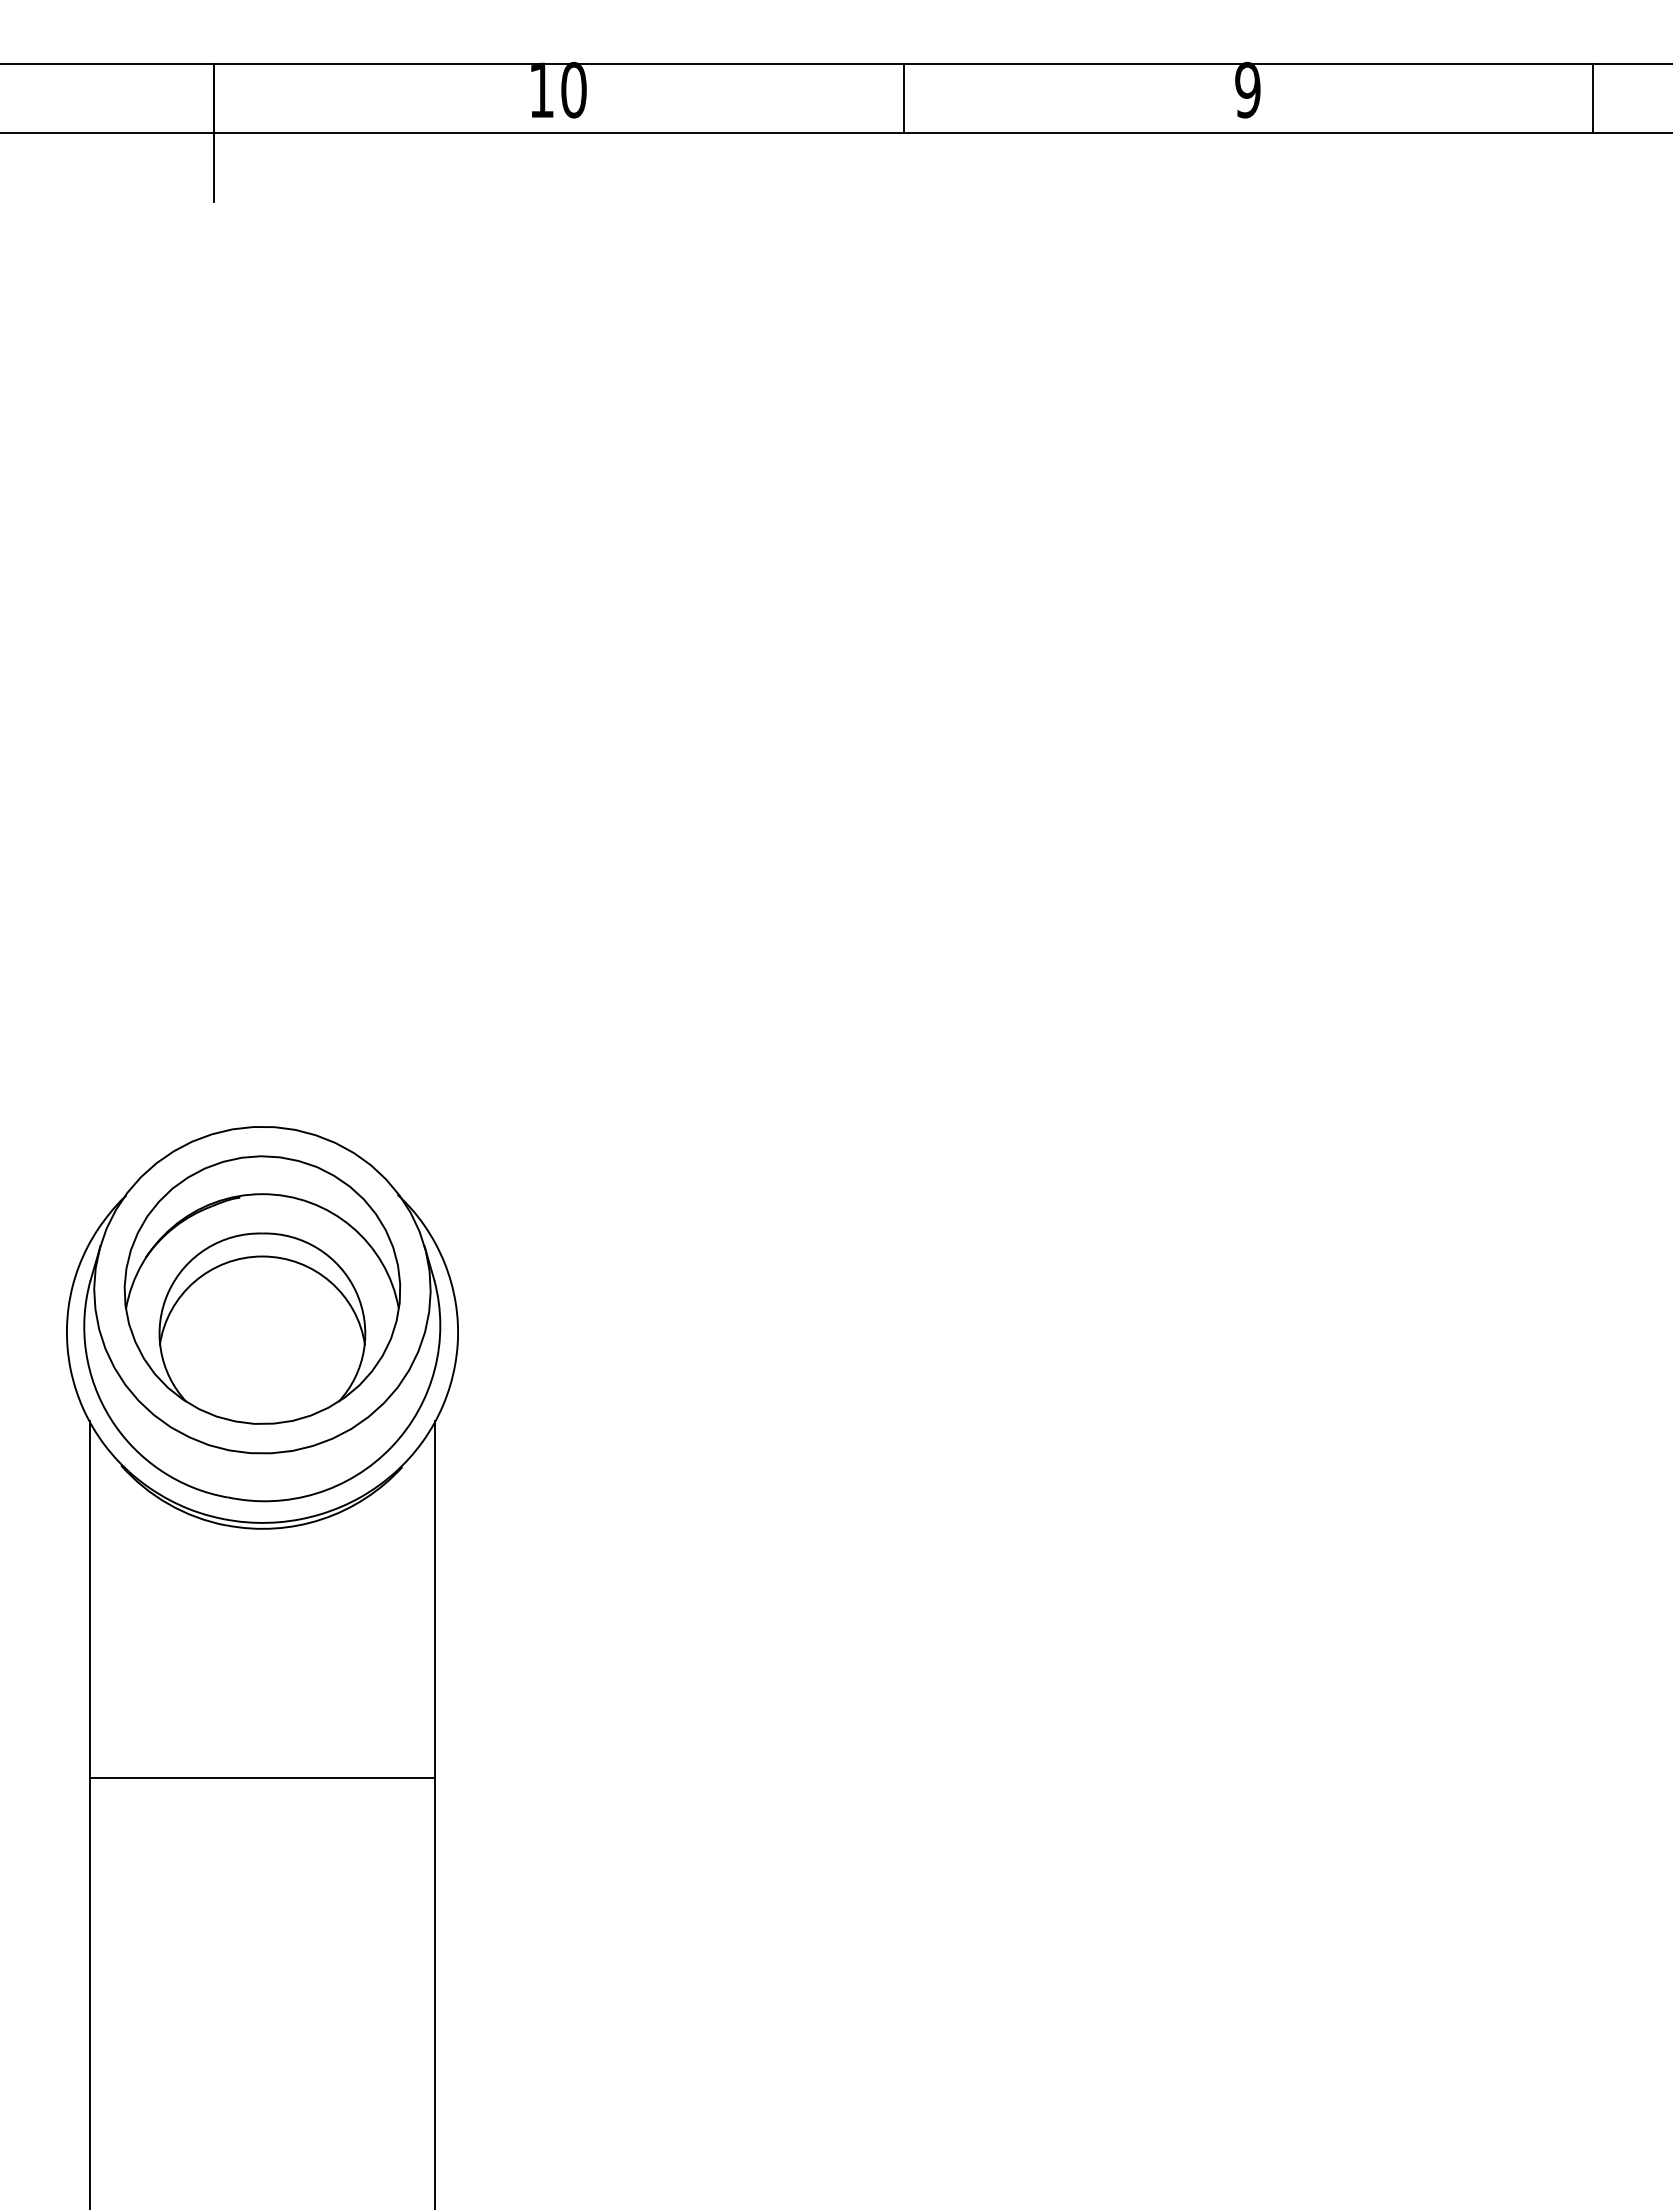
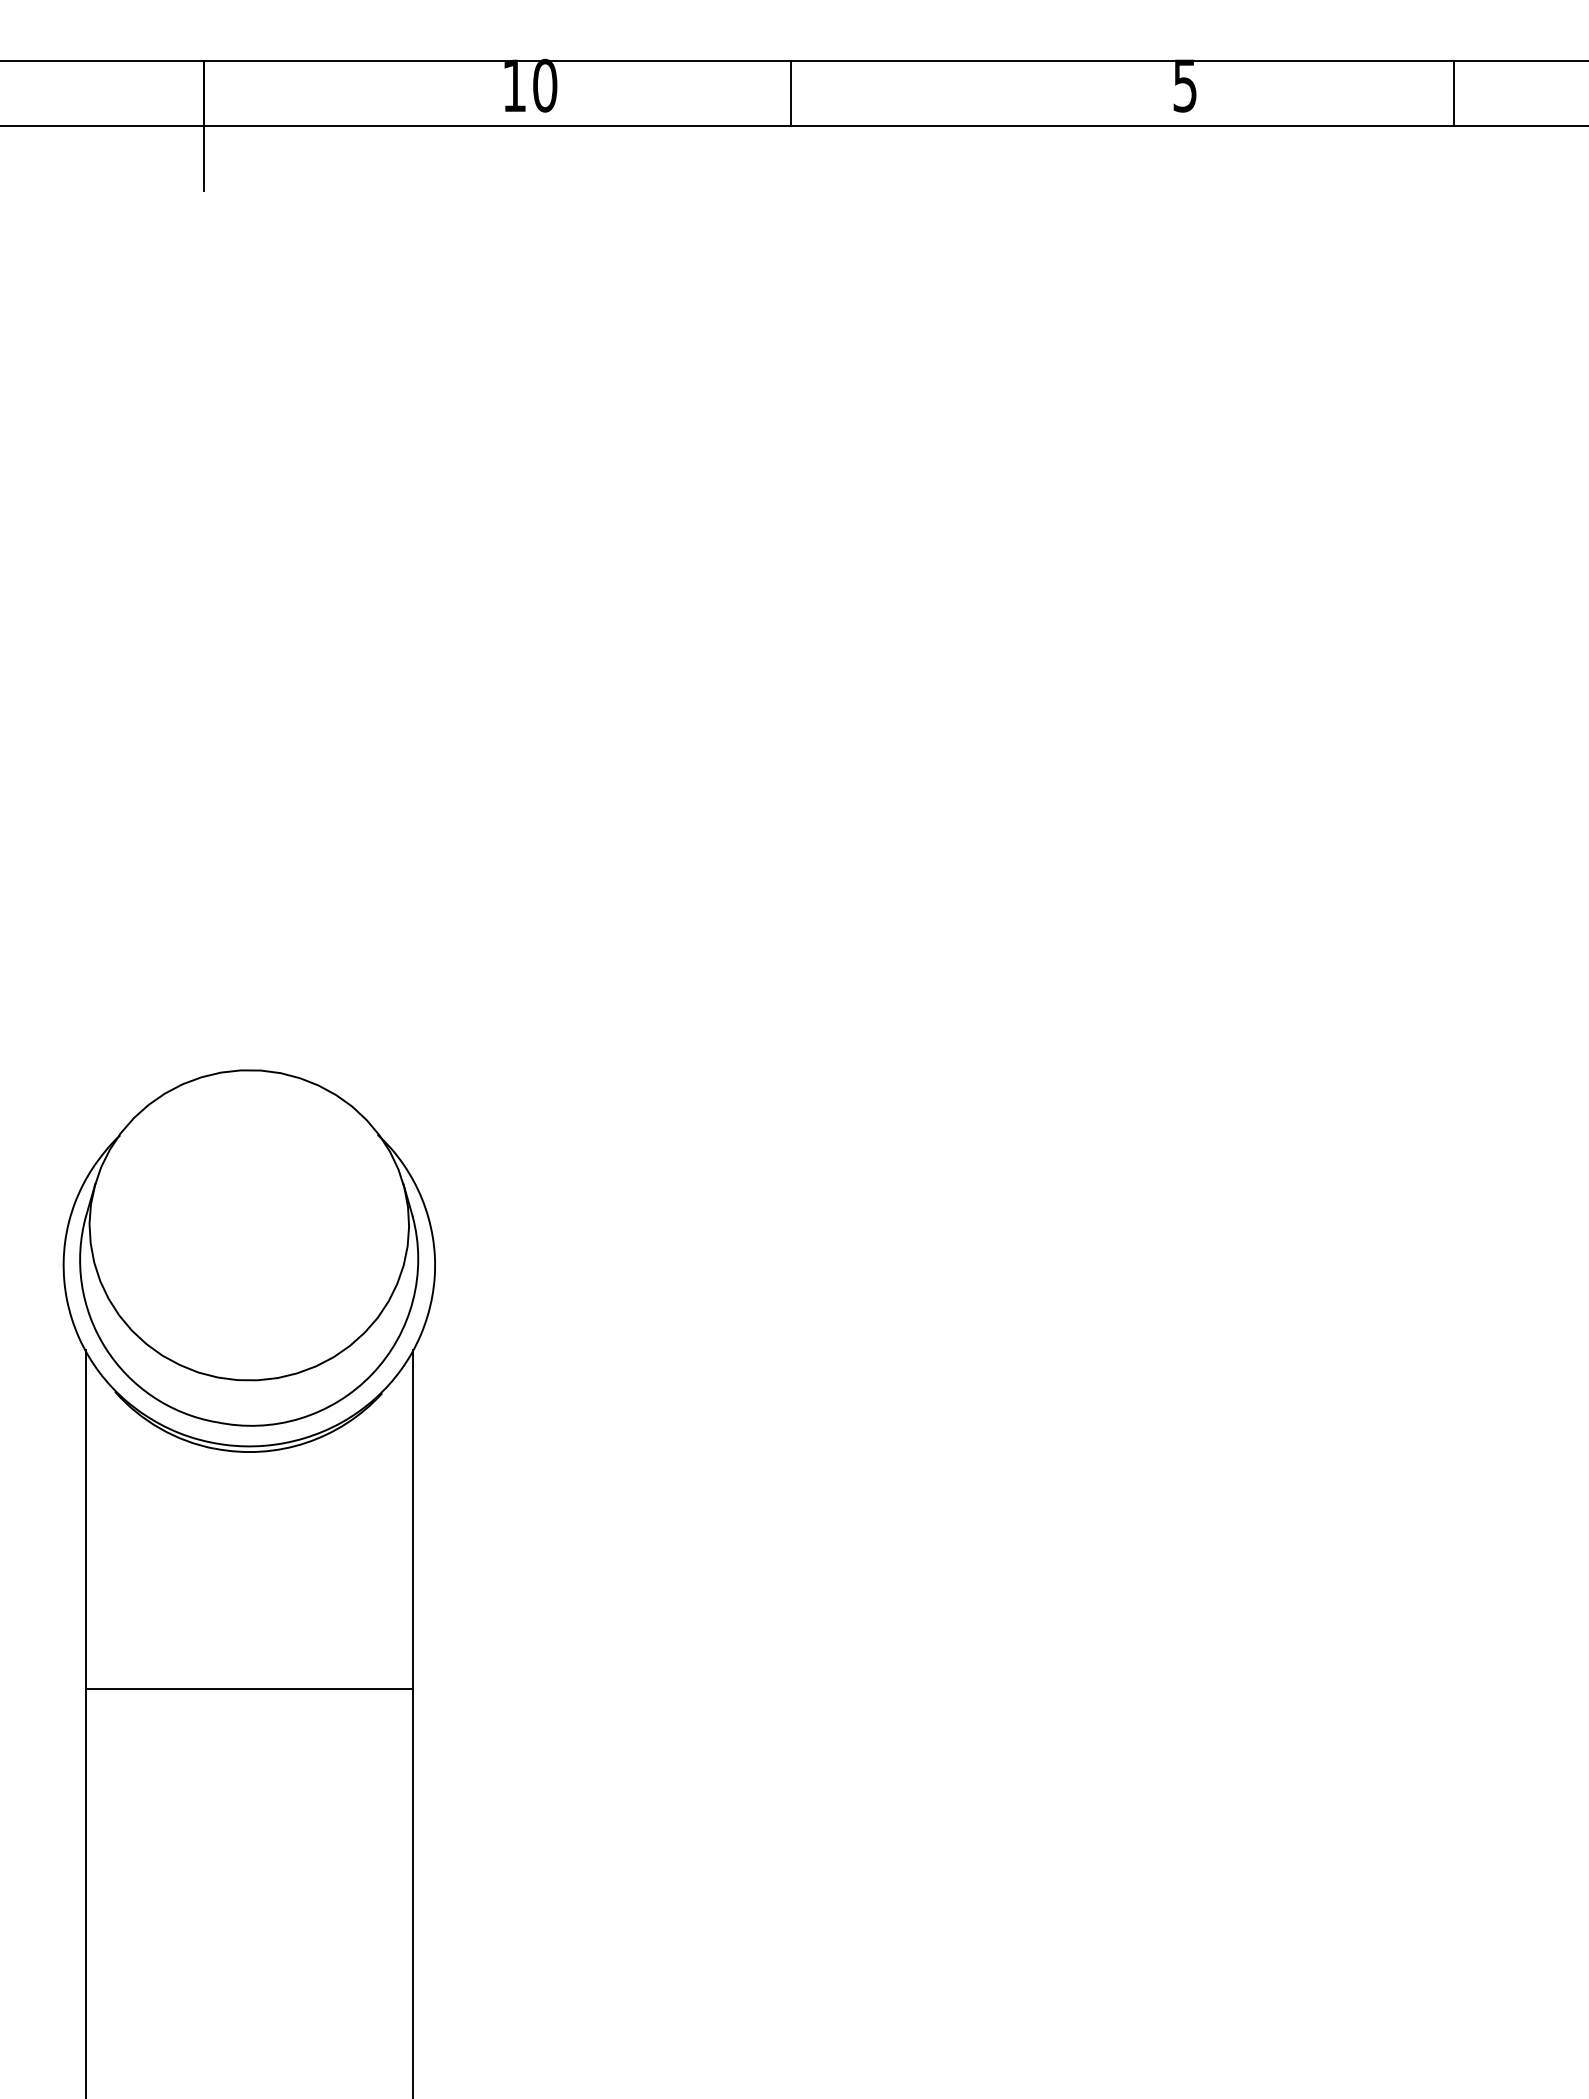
text: (1247, 89) -> (1184, 85), 9 -> 5
line: (903, 97) -> (790, 92), moved
line: (1593, 97) -> (1454, 92), moved
part: (262, 1289) -> (249, 1224), removed

